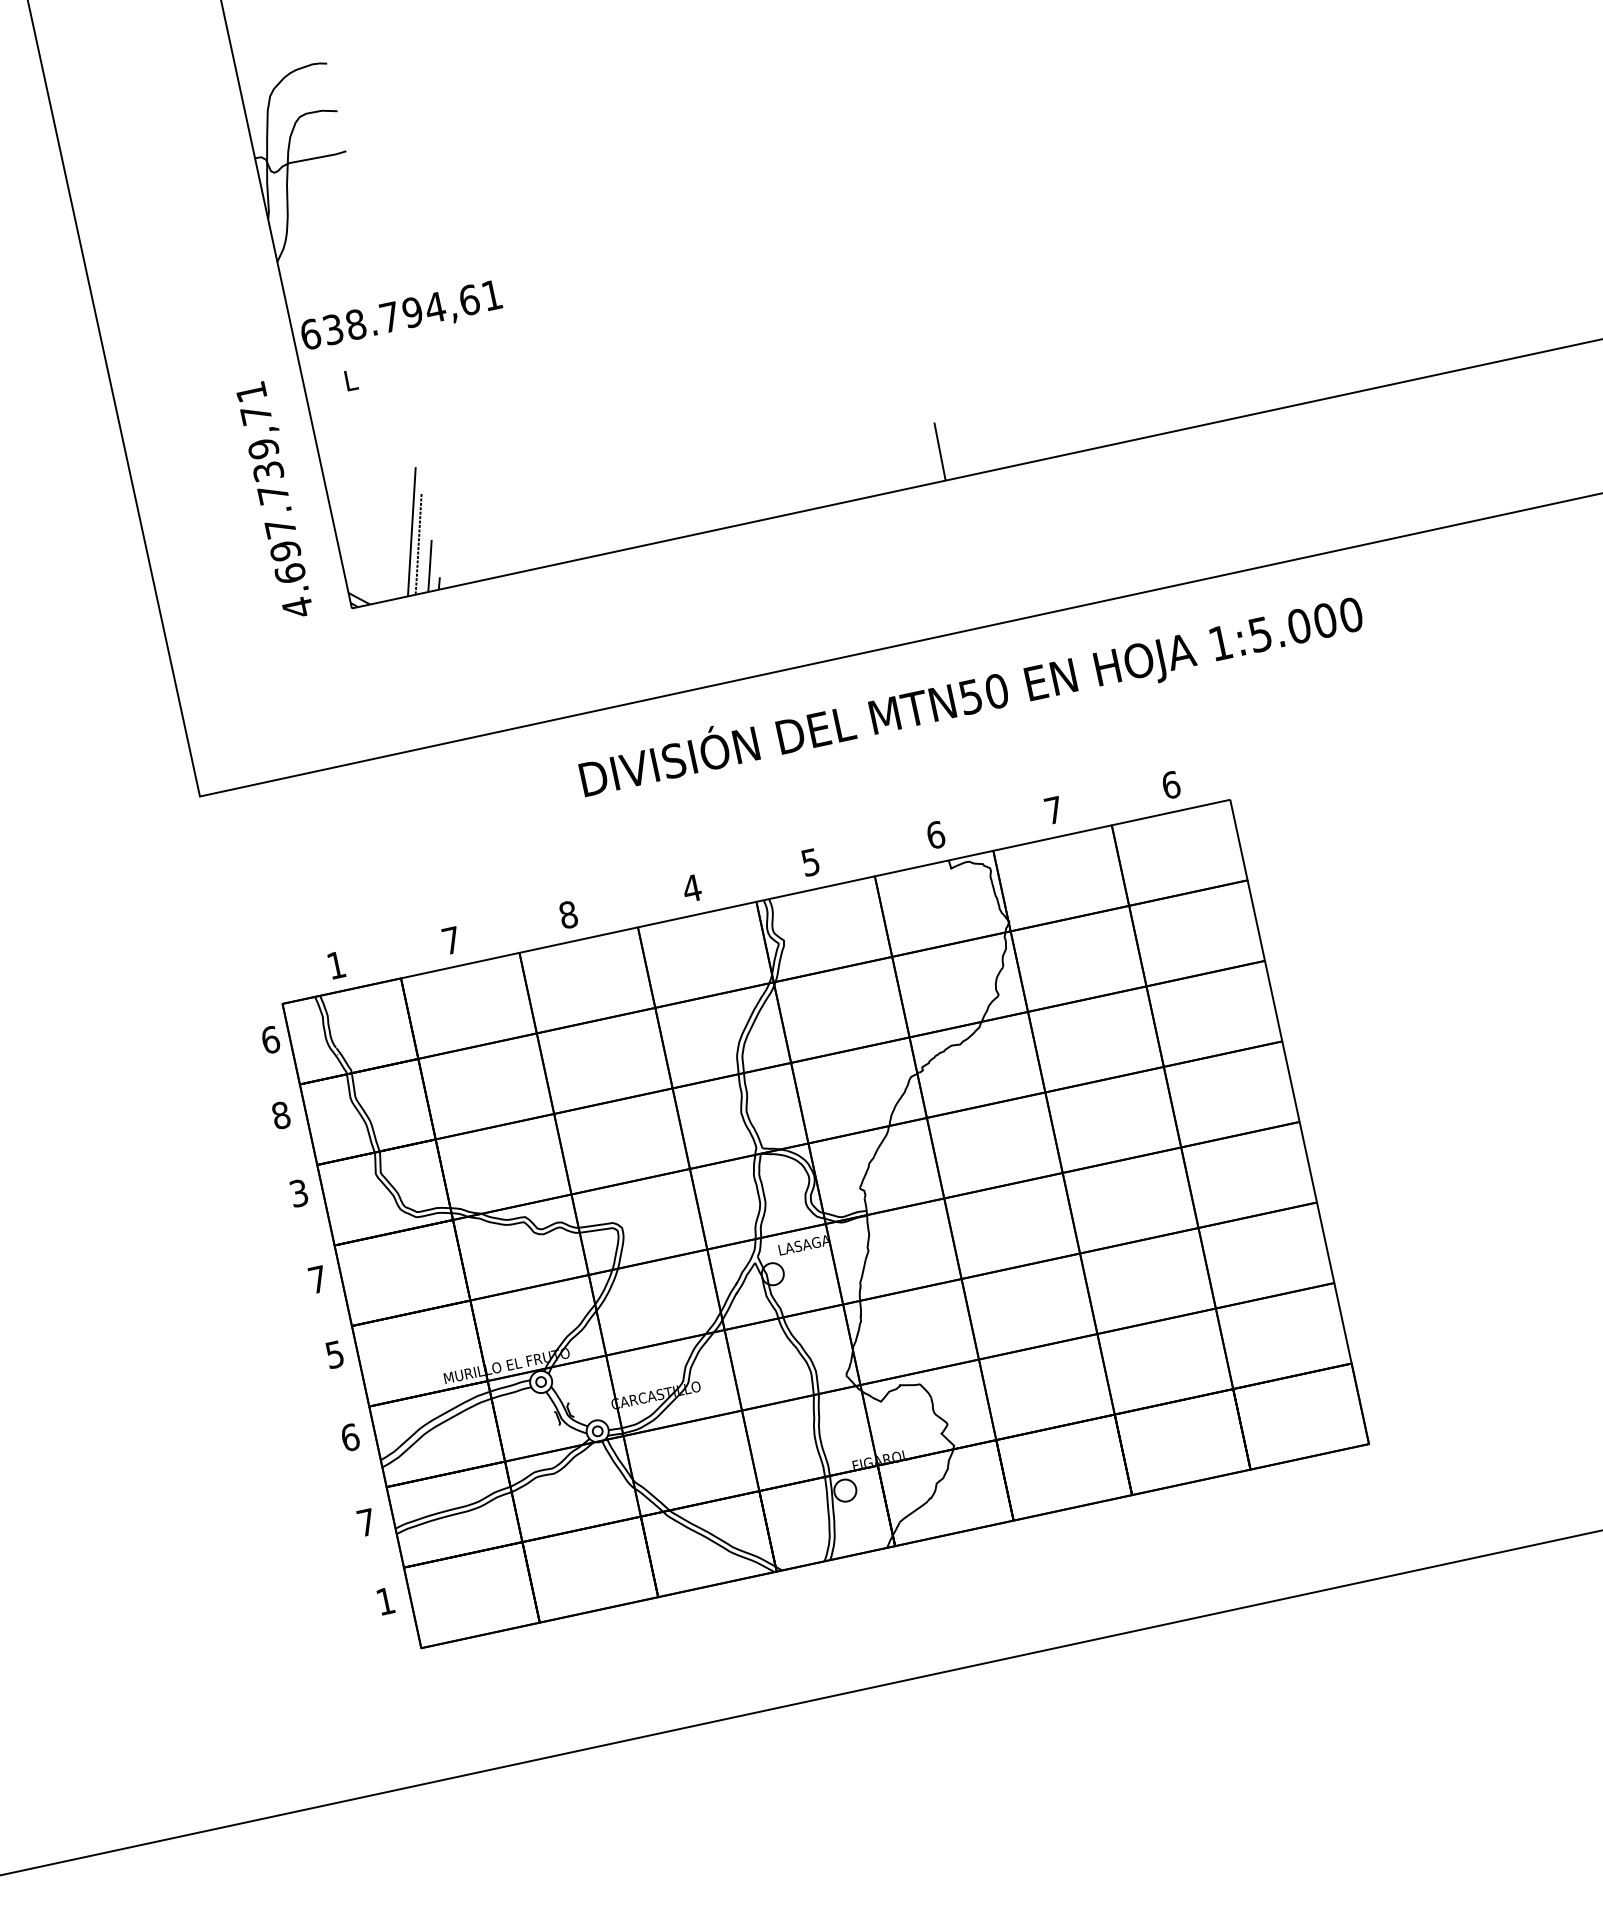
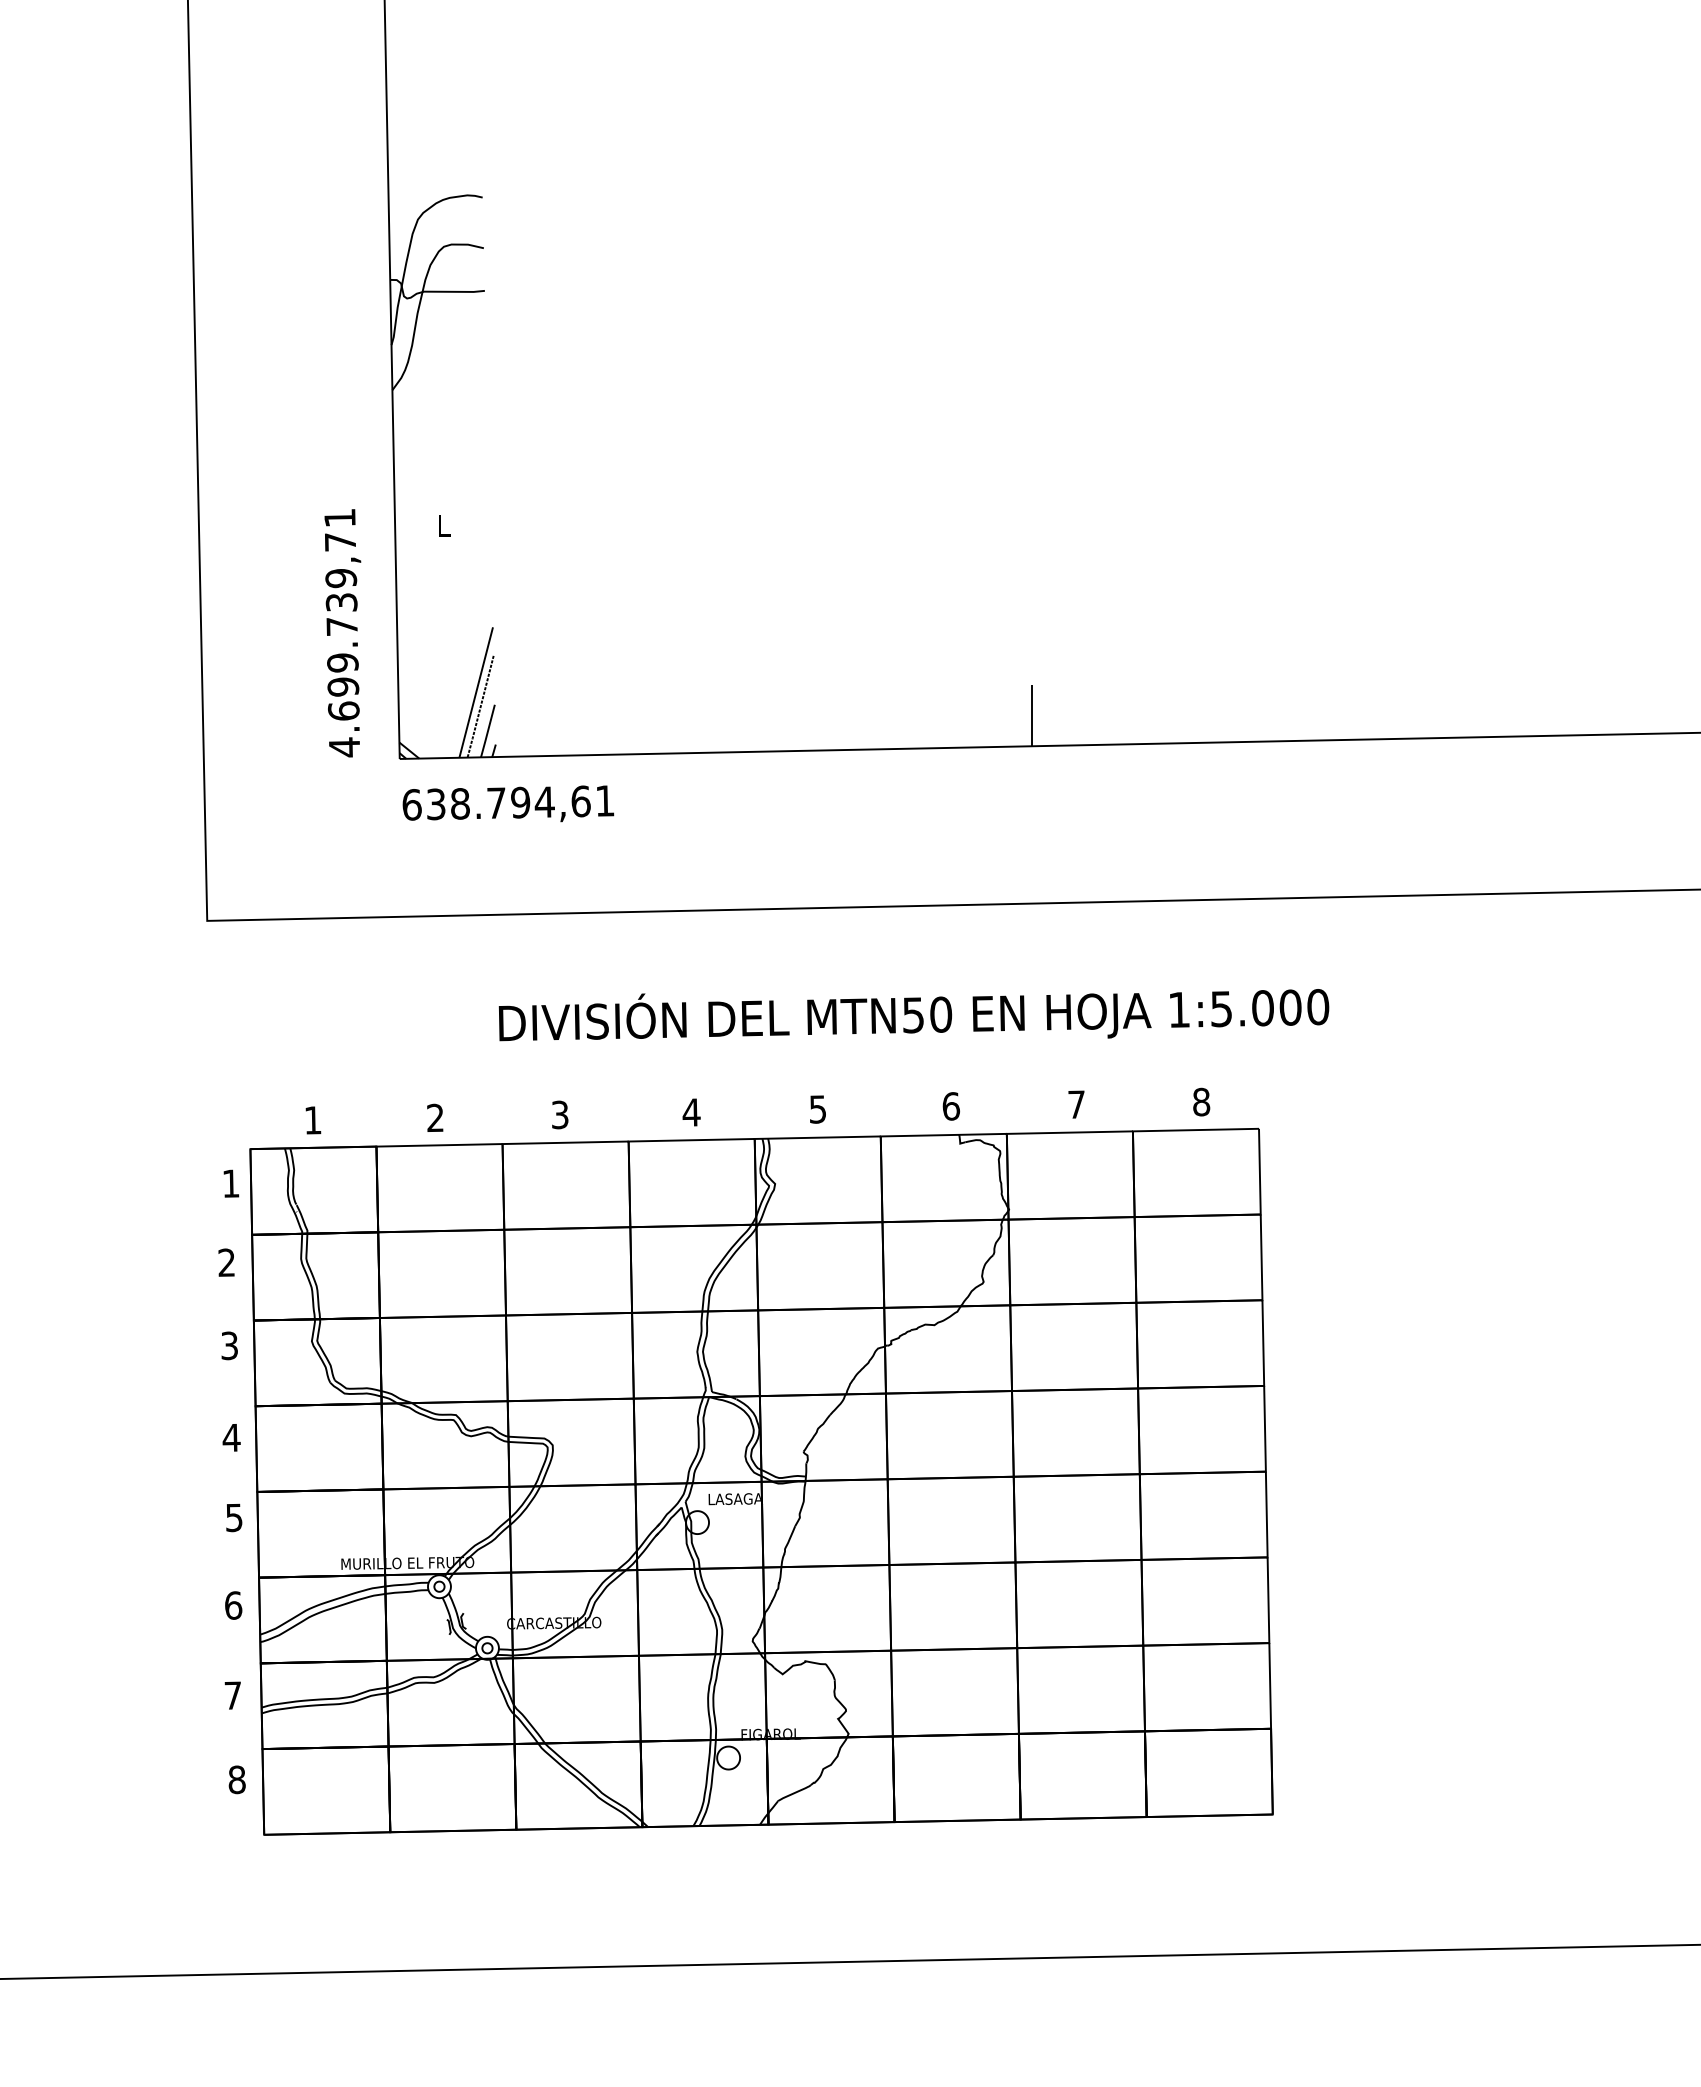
text: (401, 315) -> (508, 803), moved
text: (280, 527) -> (342, 662), 4.697.739,71 -> 4.699.739,71
text: (970, 697) -> (913, 1015), moved
text: (1171, 784) -> (1201, 1101), 6 -> 8
text: (567, 914) -> (559, 1114), 8 -> 3
text: (451, 940) -> (435, 1117), 7 -> 2
text: (270, 1039) -> (230, 1183), 6 -> 1
text: (280, 1115) -> (226, 1262), 8 -> 2
text: (317, 1279) -> (231, 1437), 7 -> 4
text: (385, 1601) -> (236, 1779), 1 -> 8

